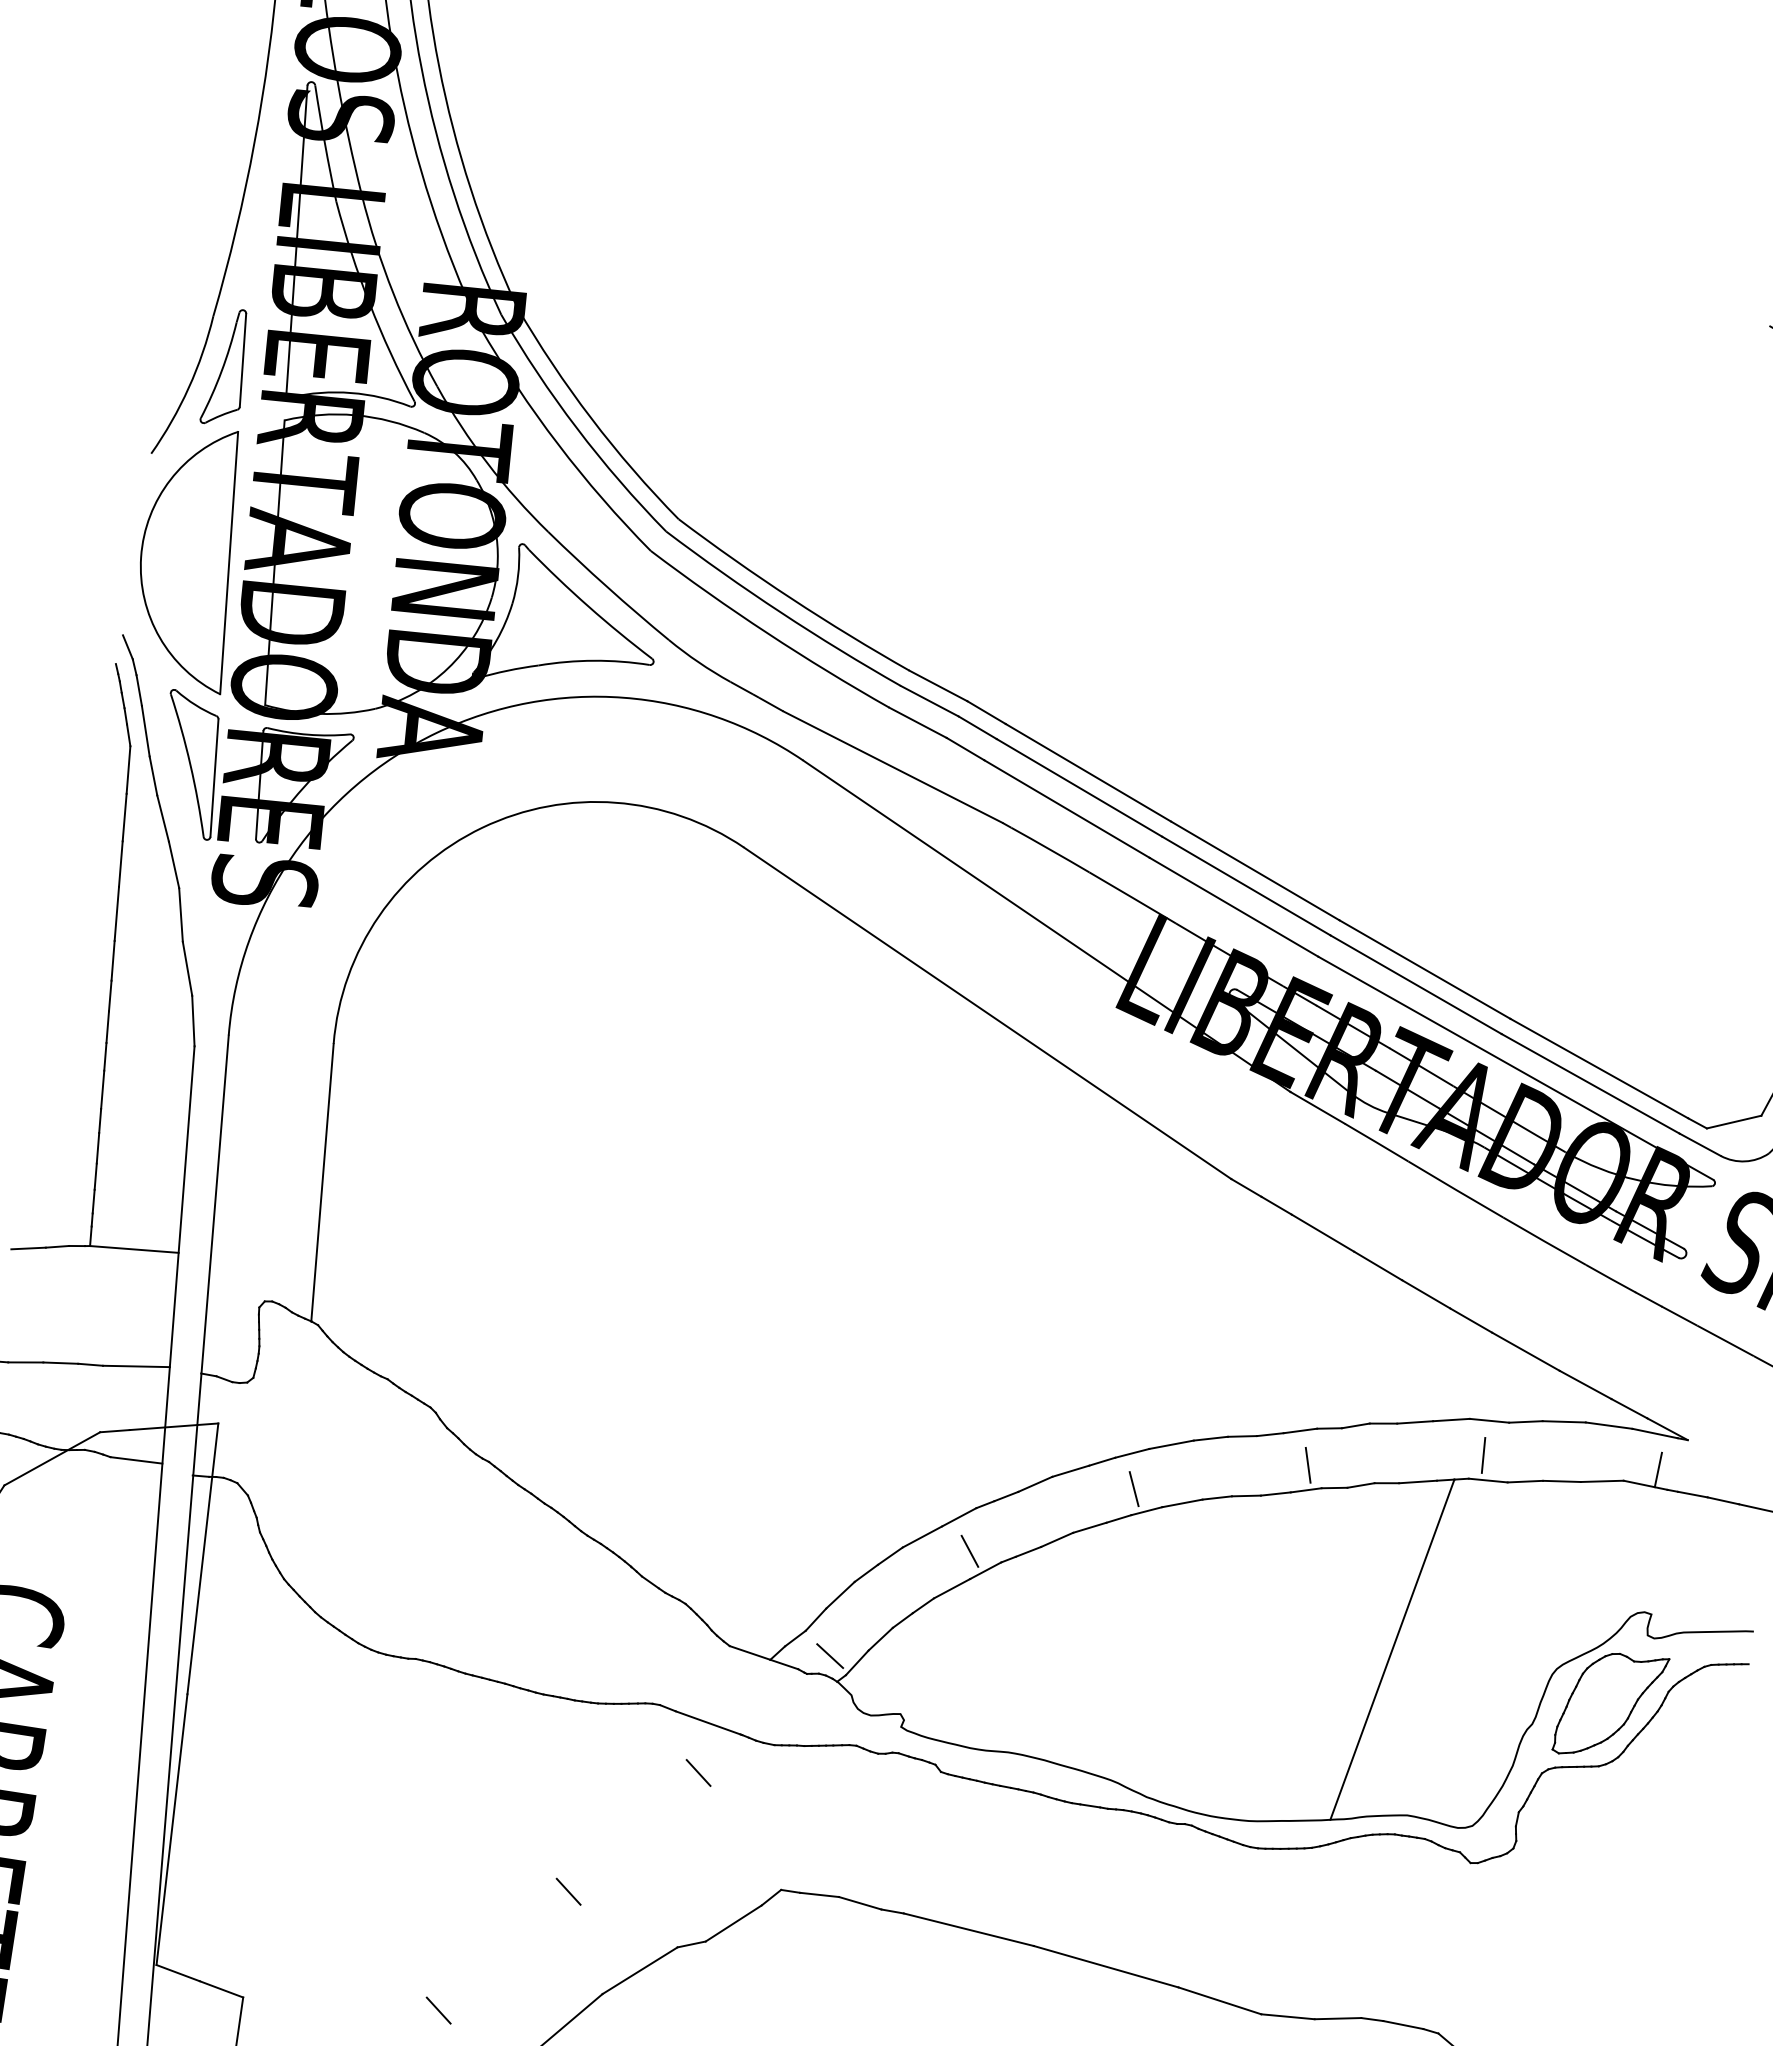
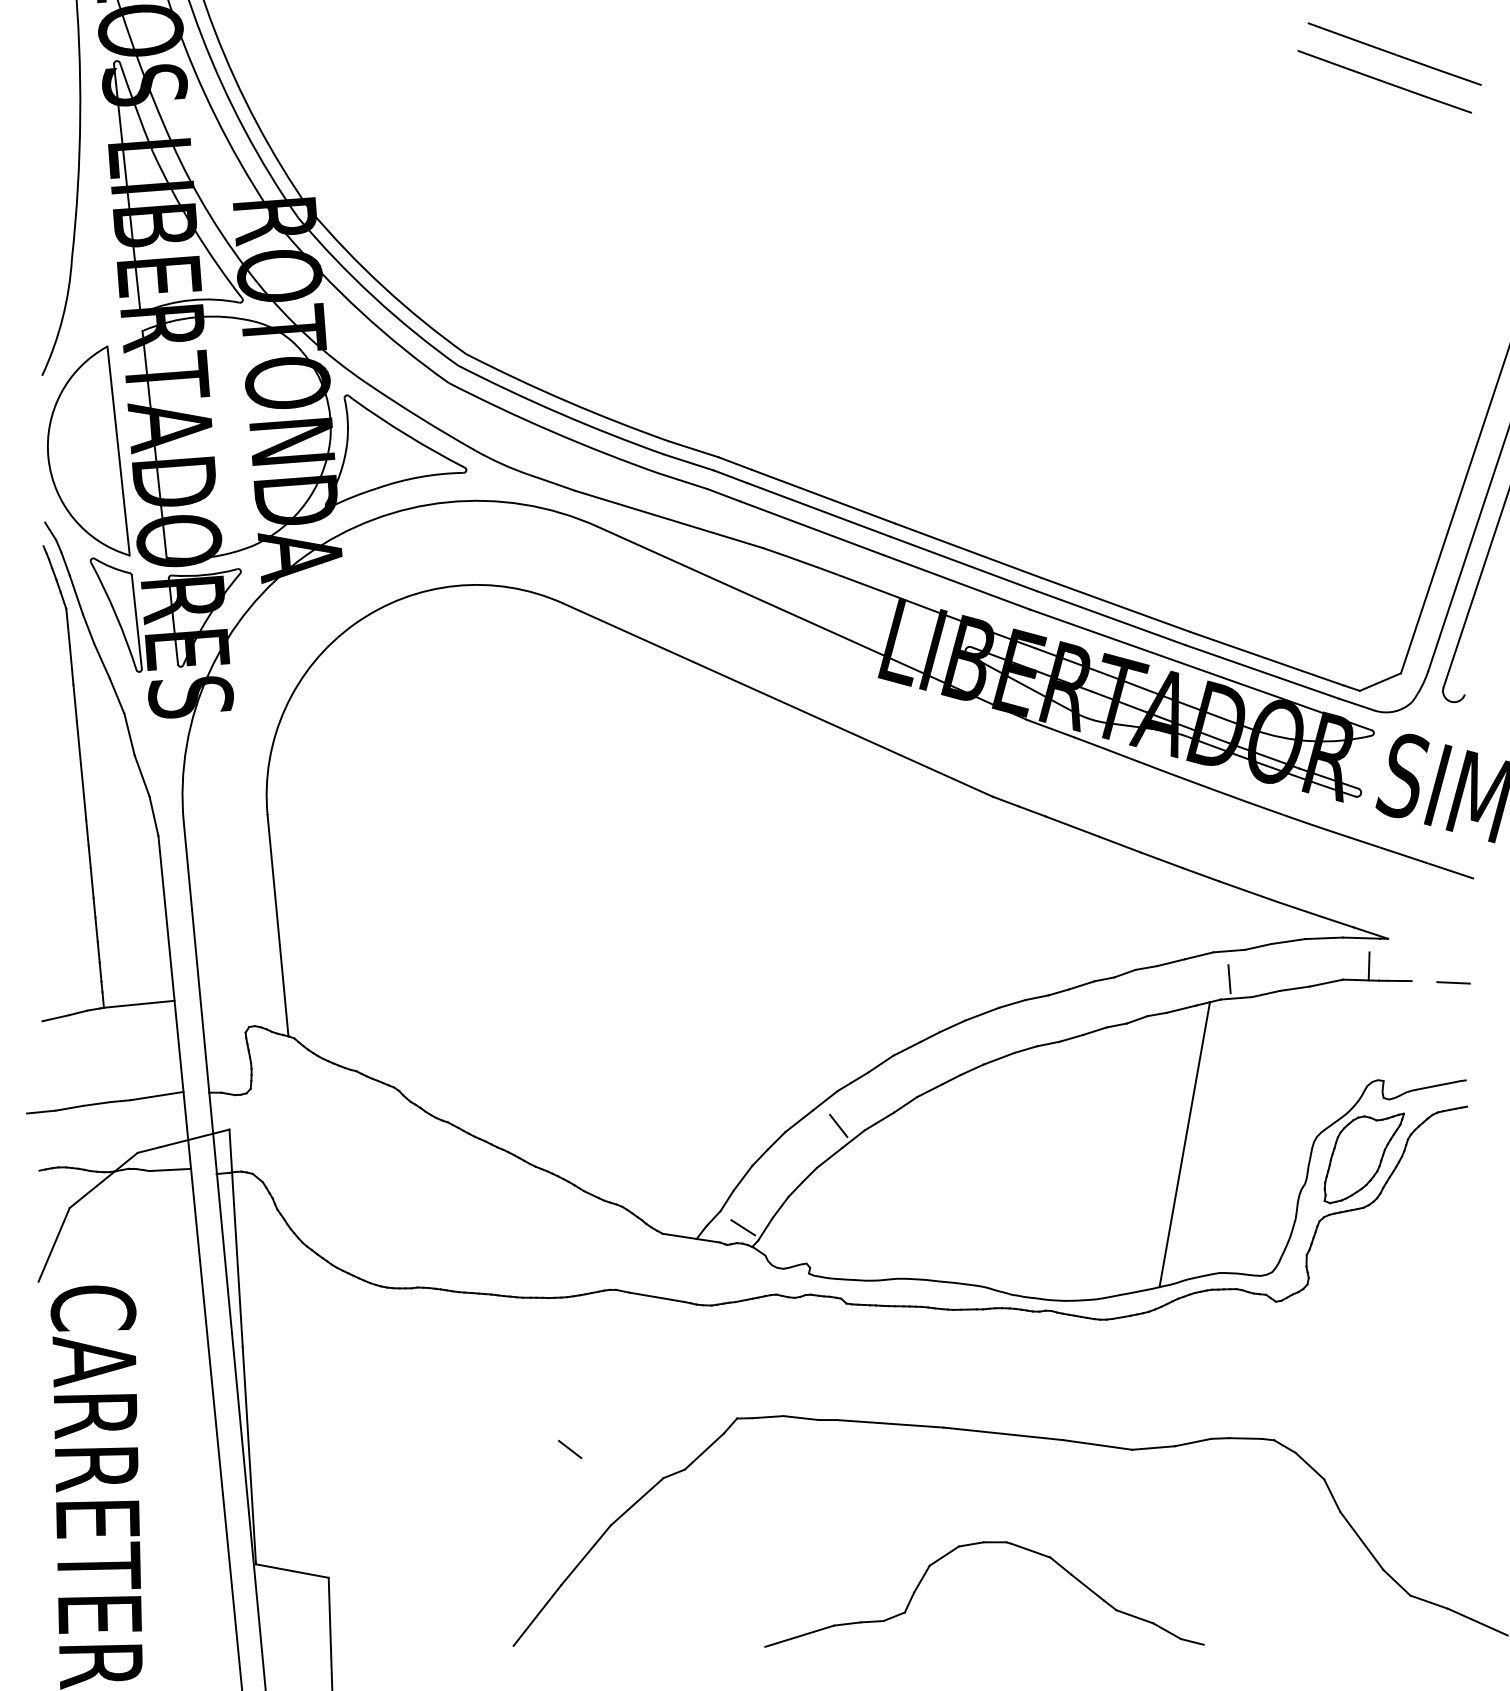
part: (227, 367) -> (90, 297), removed
line: (1307, 1464) -> (1092, 1010), removed
line: (1134, 1488) -> (959, 1053), removed
line: (1723, 1500) -> (1424, 981), removed
line: (698, 1772) -> (655, 1337), removed
line: (438, 2009) -> (484, 1560), removed

